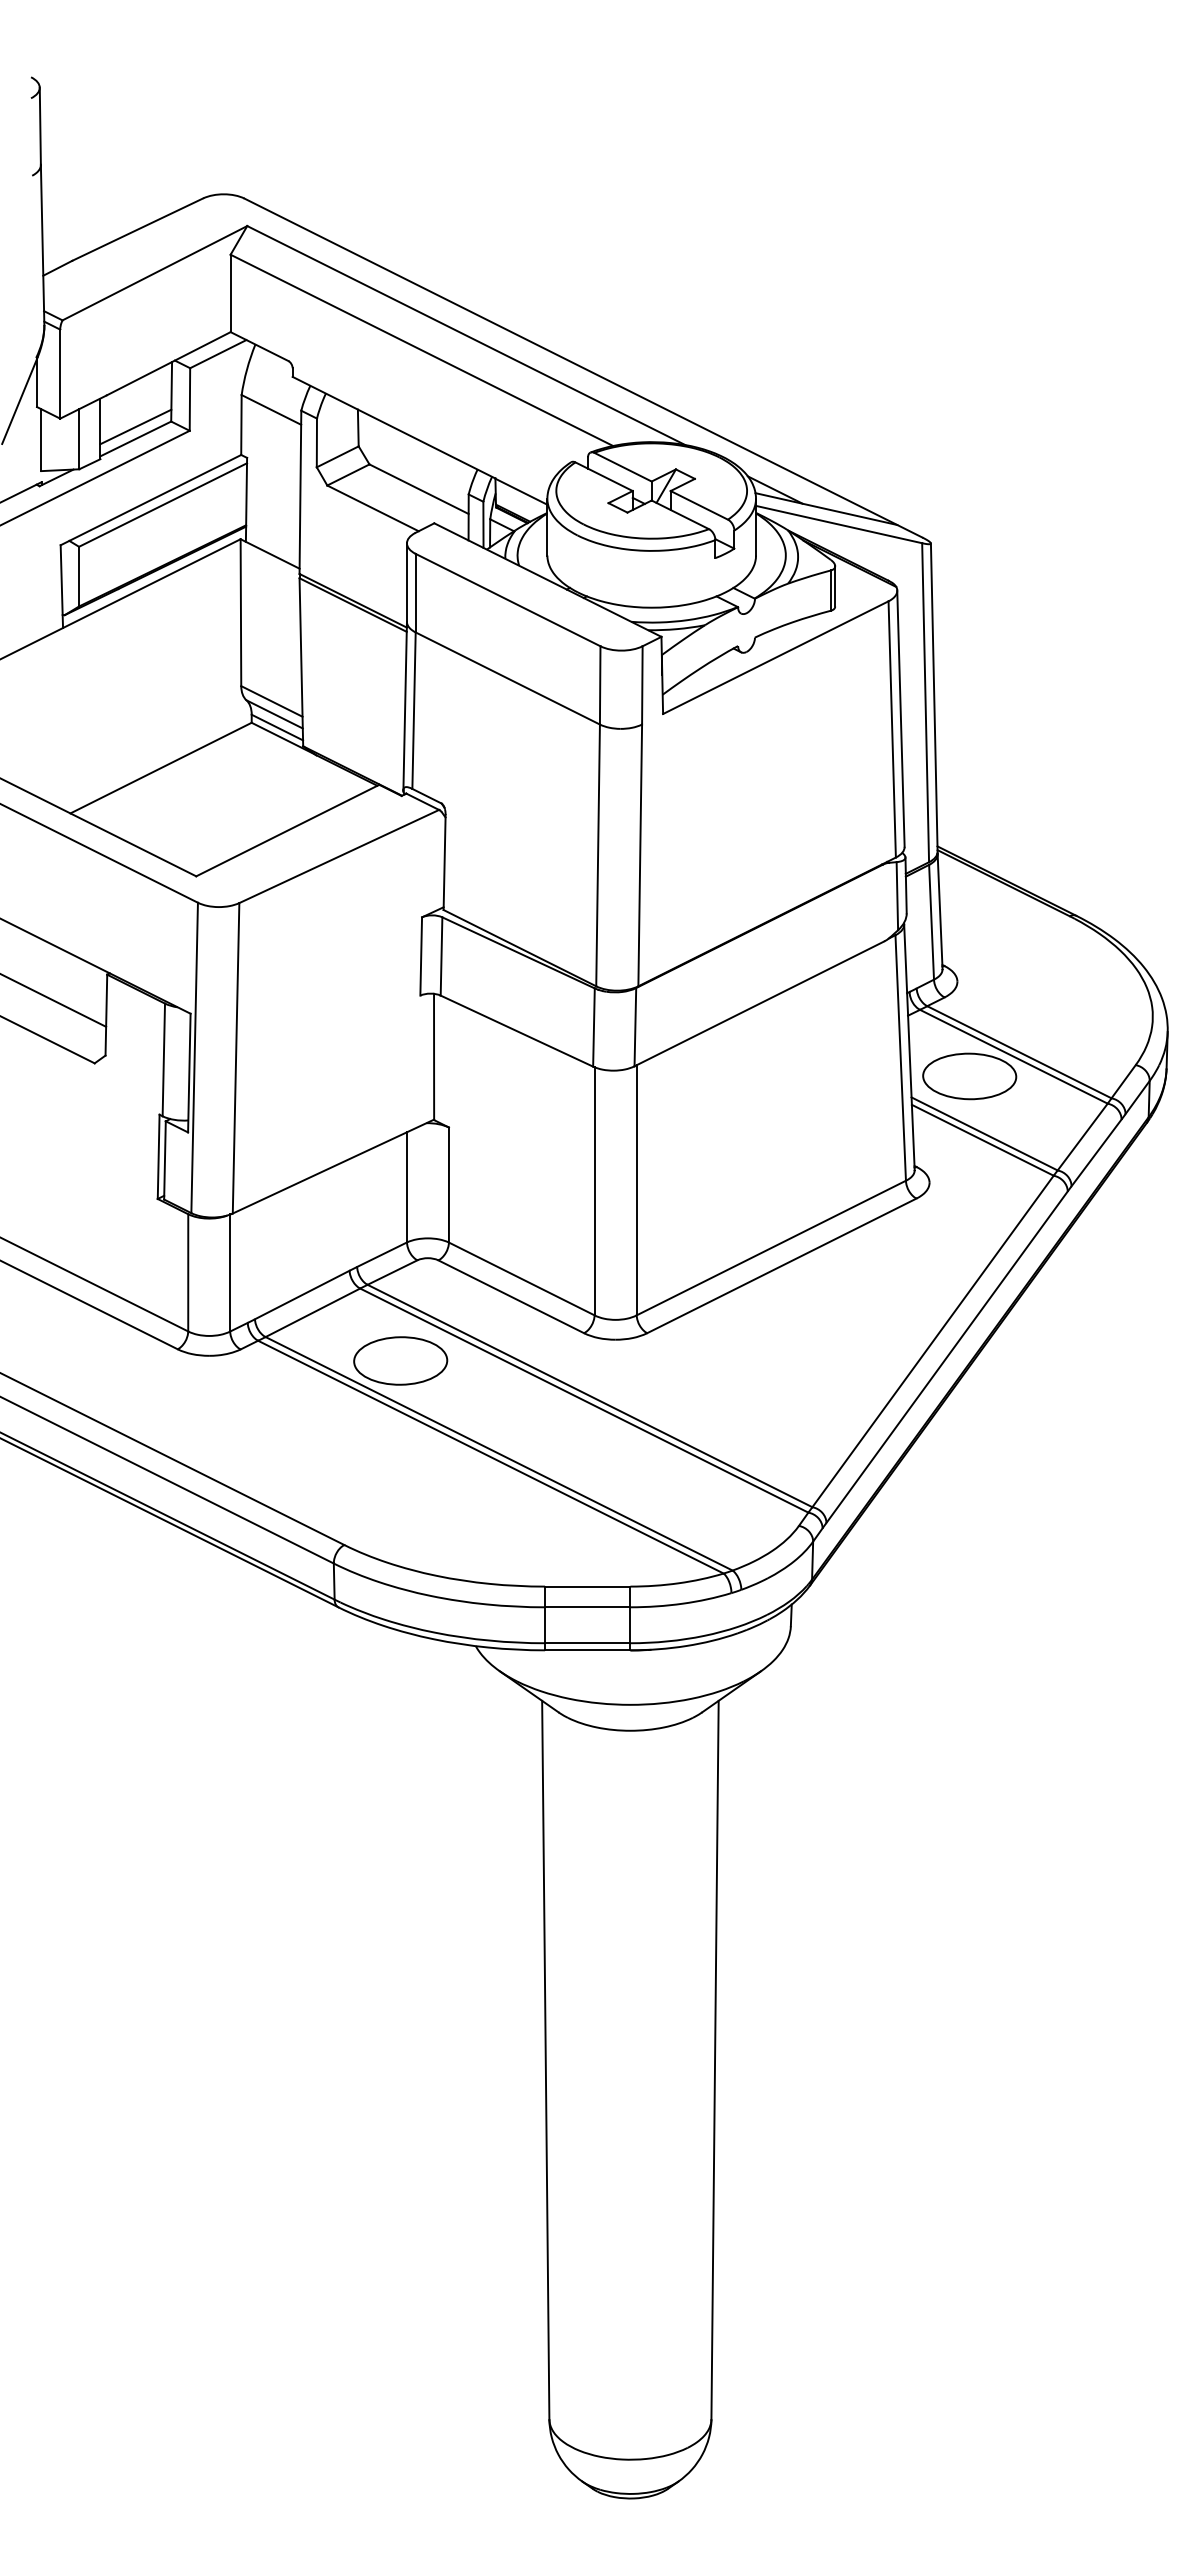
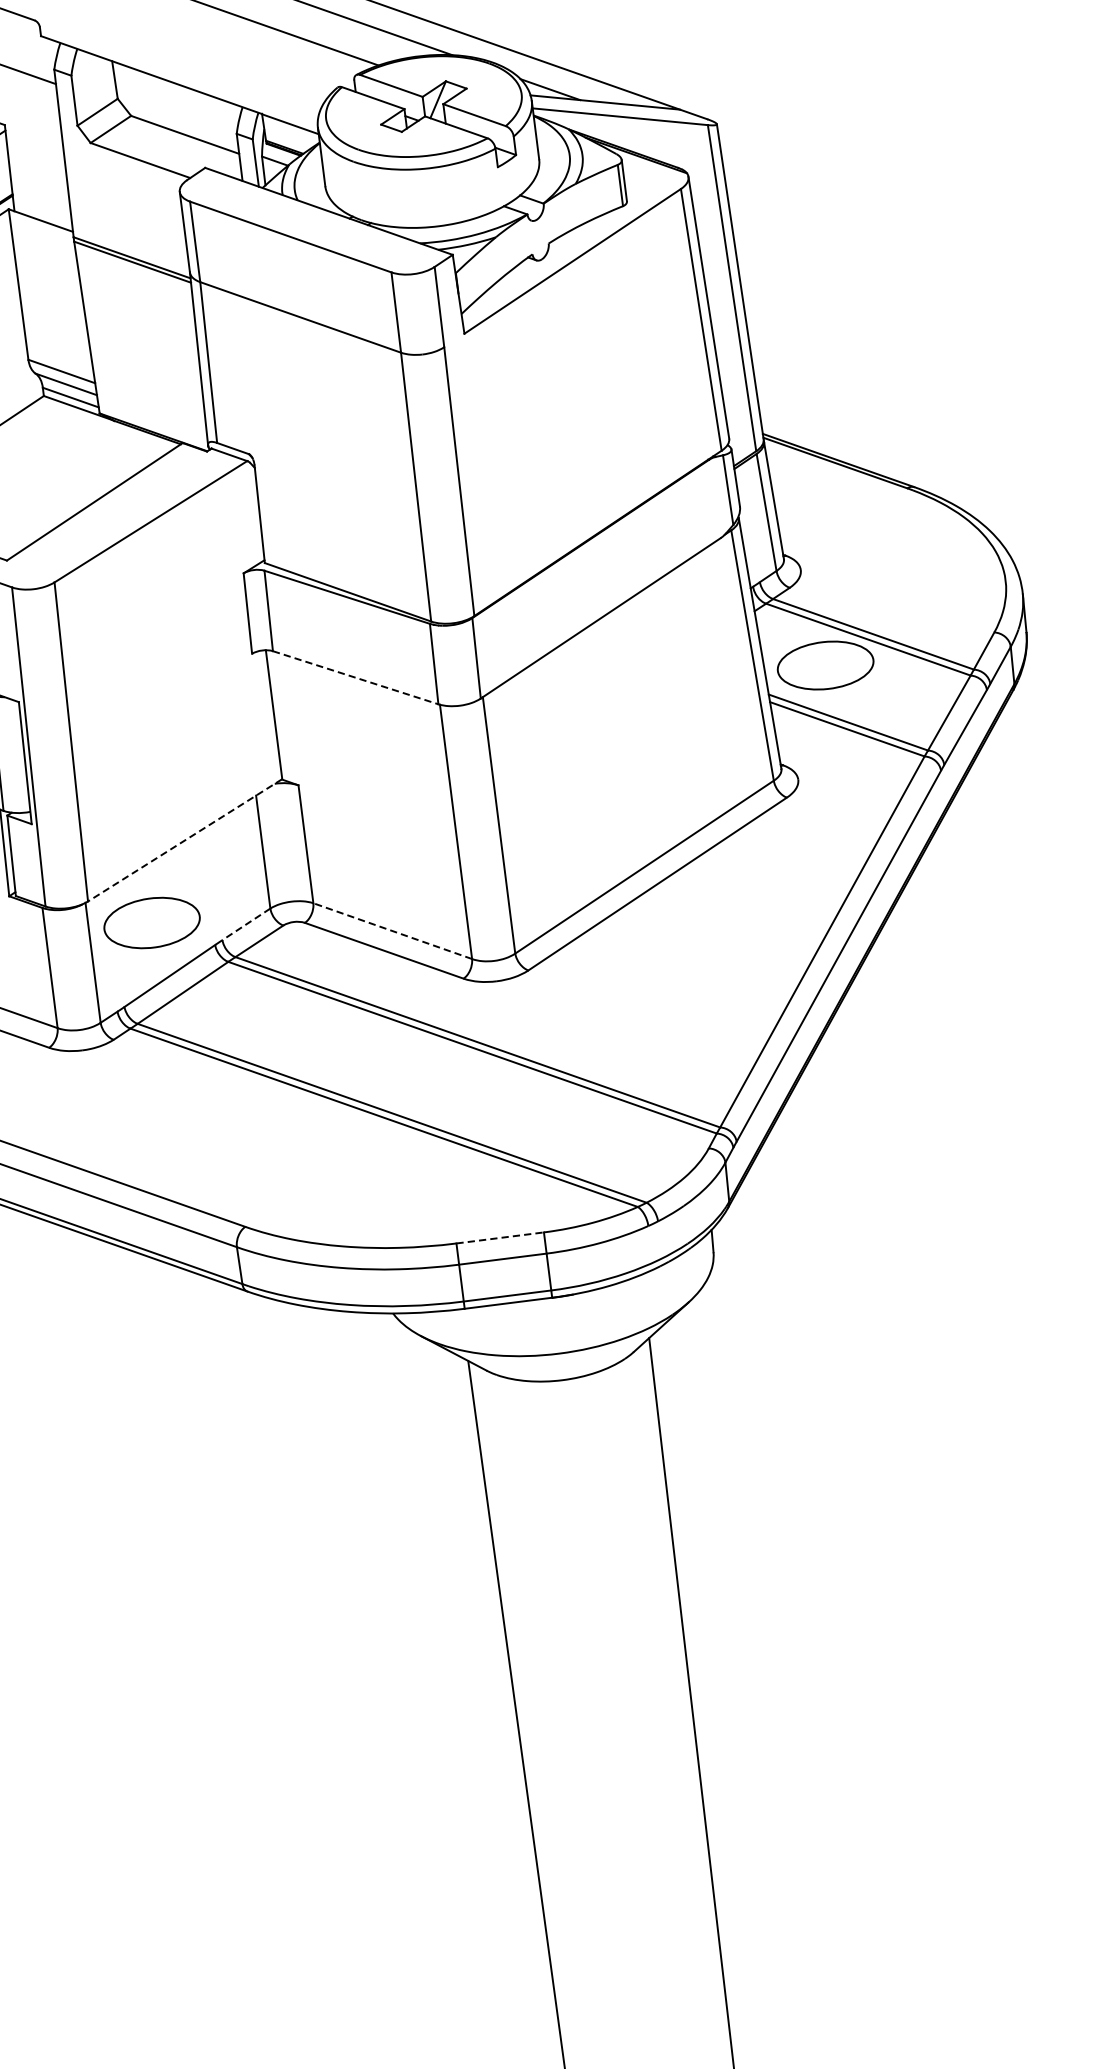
line: (517, 1031) -> (356, 678), solid -> dashed
line: (333, 1166) -> (185, 840), solid -> dashed
line: (382, 1254) -> (246, 924), solid -> dashed
line: (521, 1278) -> (392, 930), solid -> dashed
part: (400, 1360) -> (151, 922), moved
line: (587, 1586) -> (499, 1237), solid -> dashed

